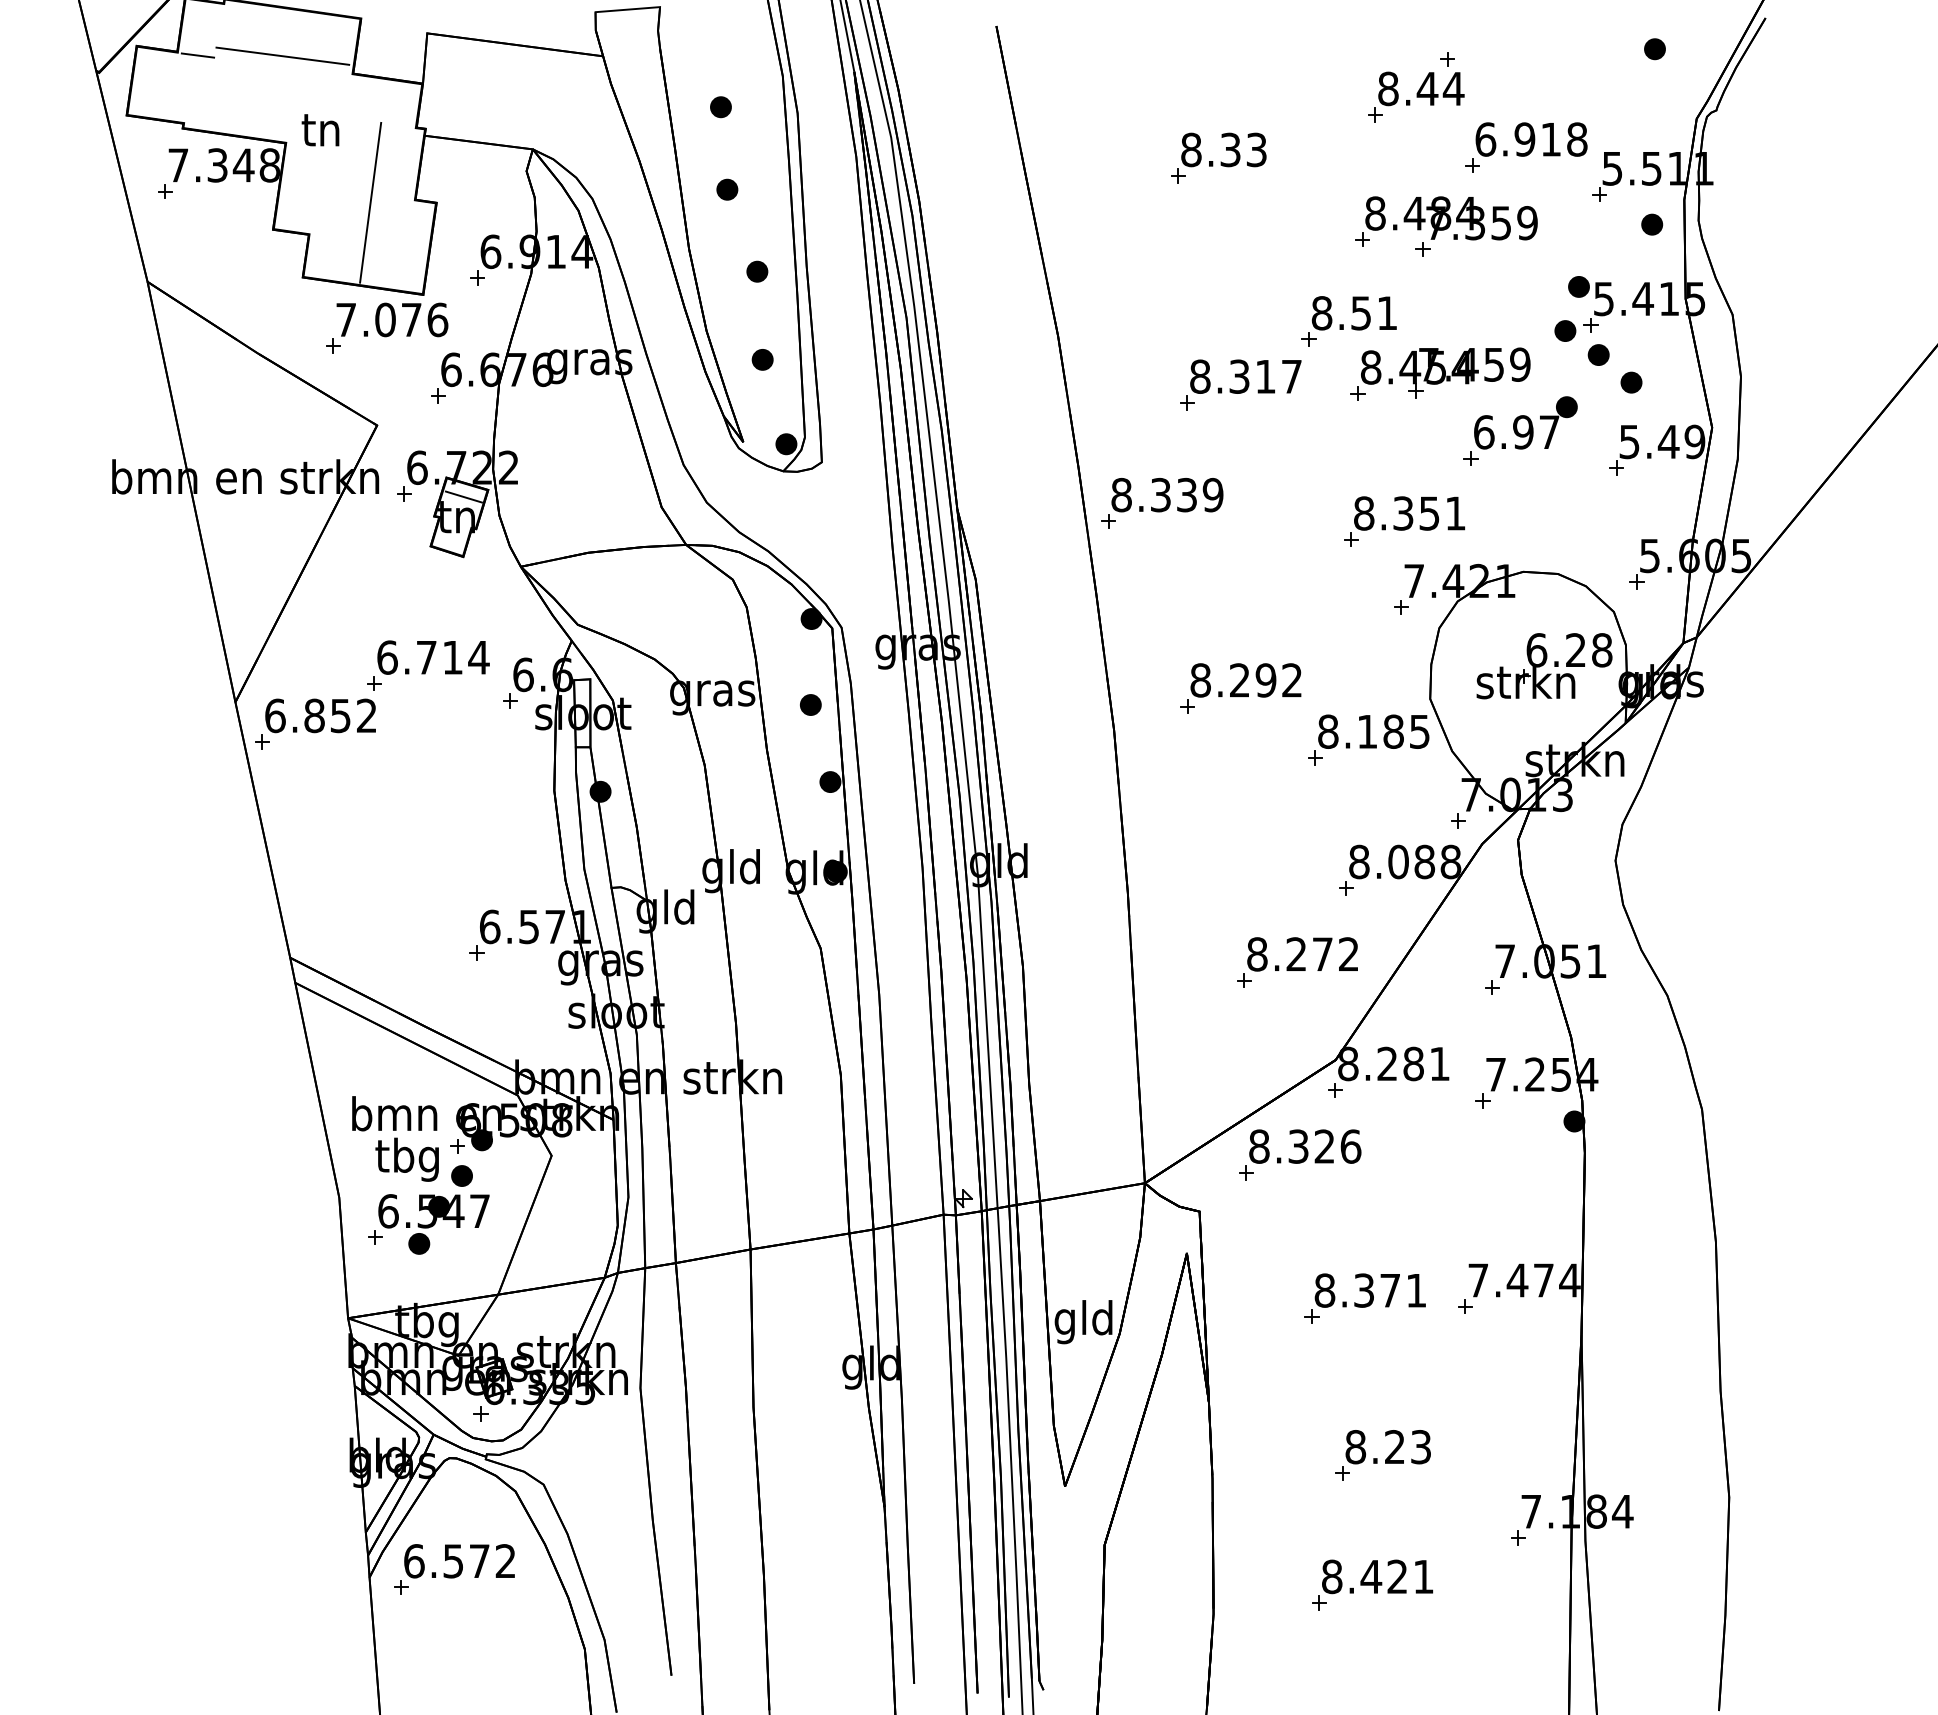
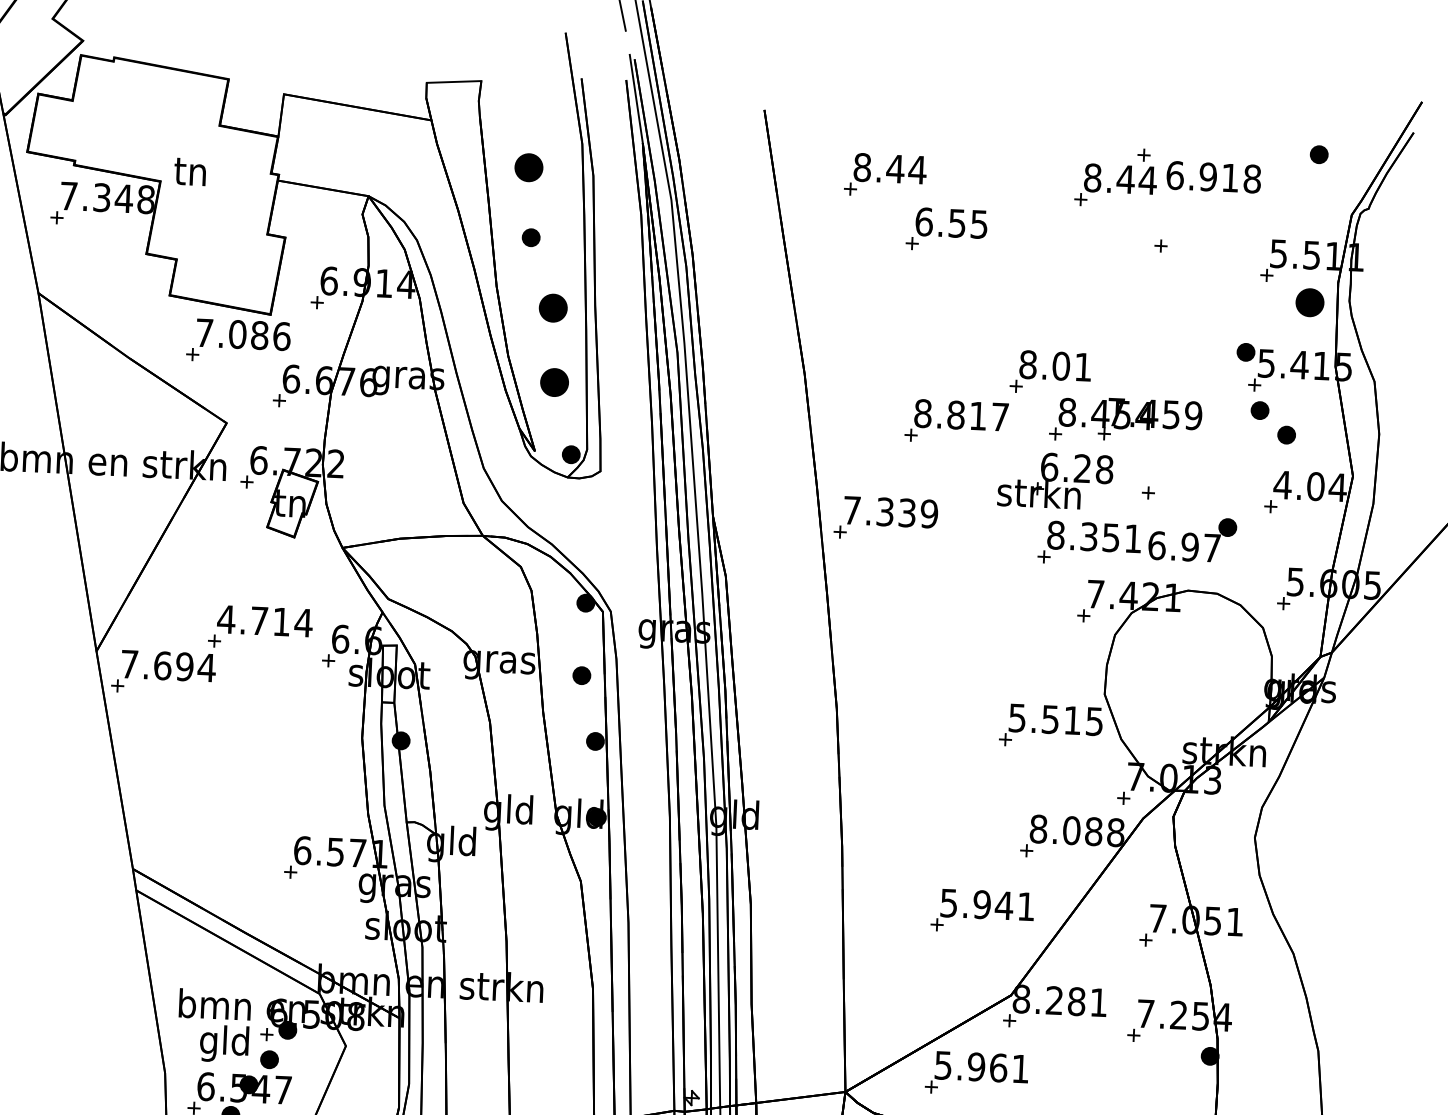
line: (197, 55) -> (89, 104), removed
line: (282, 55) -> (160, 107), removed
part: (1143, 96) -> (885, 175), added
part: (720, 107) -> (528, 168), size x1.6
text: (1531, 139) -> (1213, 177), moved
text: (1223, 149) -> (951, 222), 8.33 -> 6.55
line: (370, 202) -> (229, 234), removed
part: (1652, 224) -> (1310, 302), size x1.6
part: (1446, 226) -> (1136, 296), removed
part: (757, 271) -> (553, 307), size x1.6
text: (1361, 313) -> (1061, 366), 8.51 -> 8.01
text: (411, 319) -> (259, 335), 7.076 -> 7.086
part: (1565, 330) -> (1232, 388), removed
part: (762, 359) -> (554, 382), size x1.6
text: (1239, 376) -> (956, 414), 8.317 -> 8.817
part: (1525, 422) -> (1192, 538), moved
text: (1661, 441) -> (1309, 485), 5.49 -> 4.04
text: (1121, 494) -> (852, 509), 8.339 -> 7.339
line: (463, 496) -> (296, 486), removed
text: (387, 657) -> (226, 619), 6.714 -> 4.714
part: (1544, 666) -> (1055, 481), moved
part: (1240, 688) -> (945, 678), removed
text: (321, 715) -> (168, 665), 6.852 -> 7.694
text: (1360, 731) -> (1044, 719), 8.185 -> 5.515
text: (1302, 954) -> (987, 905), 8.272 -> 5.941
text: (1305, 1146) -> (982, 1067), 8.326 -> 5.961
text: (406, 1159) -> (223, 1043), tbg -> gld

